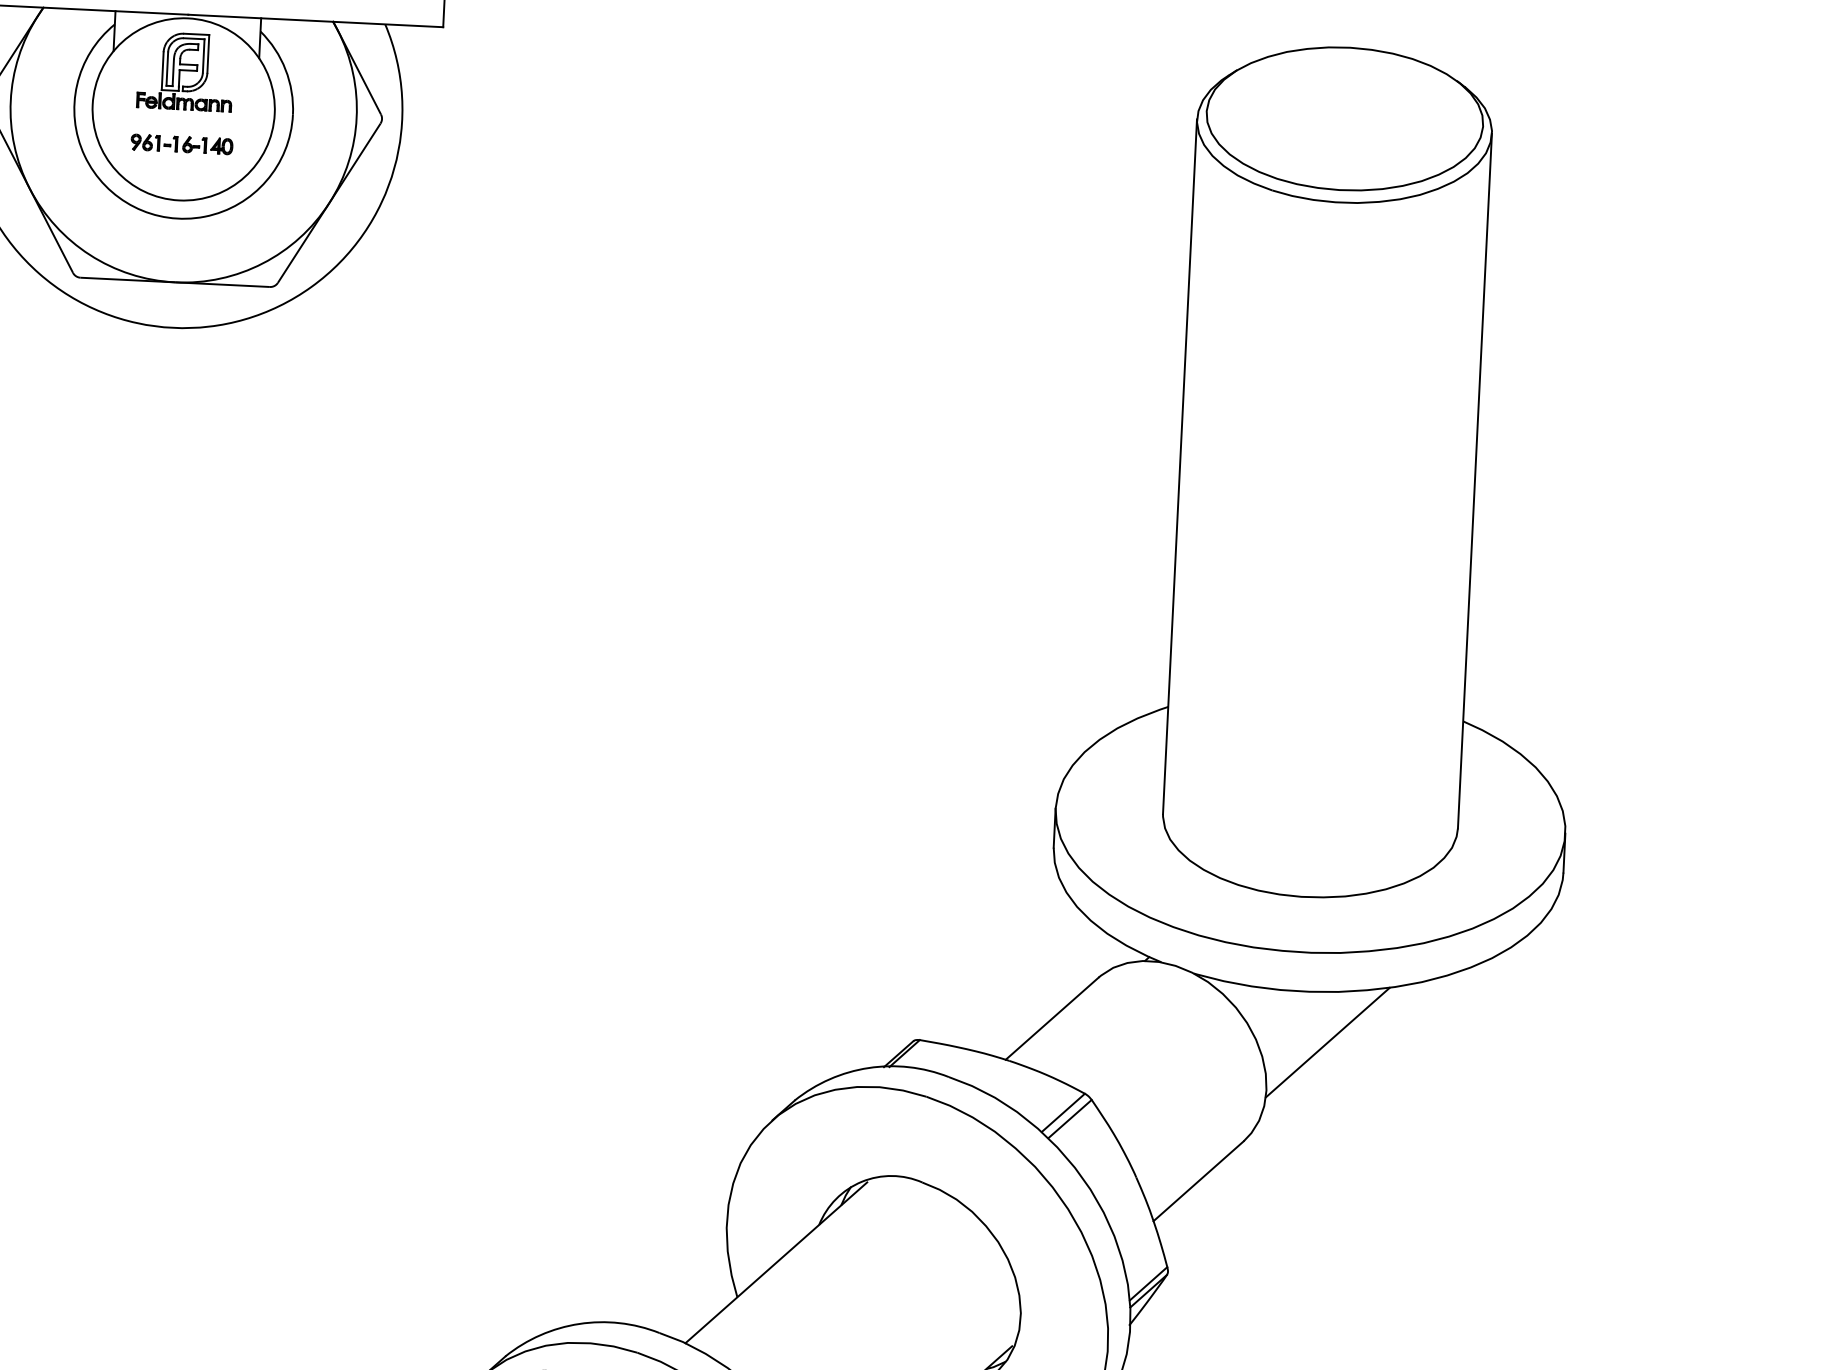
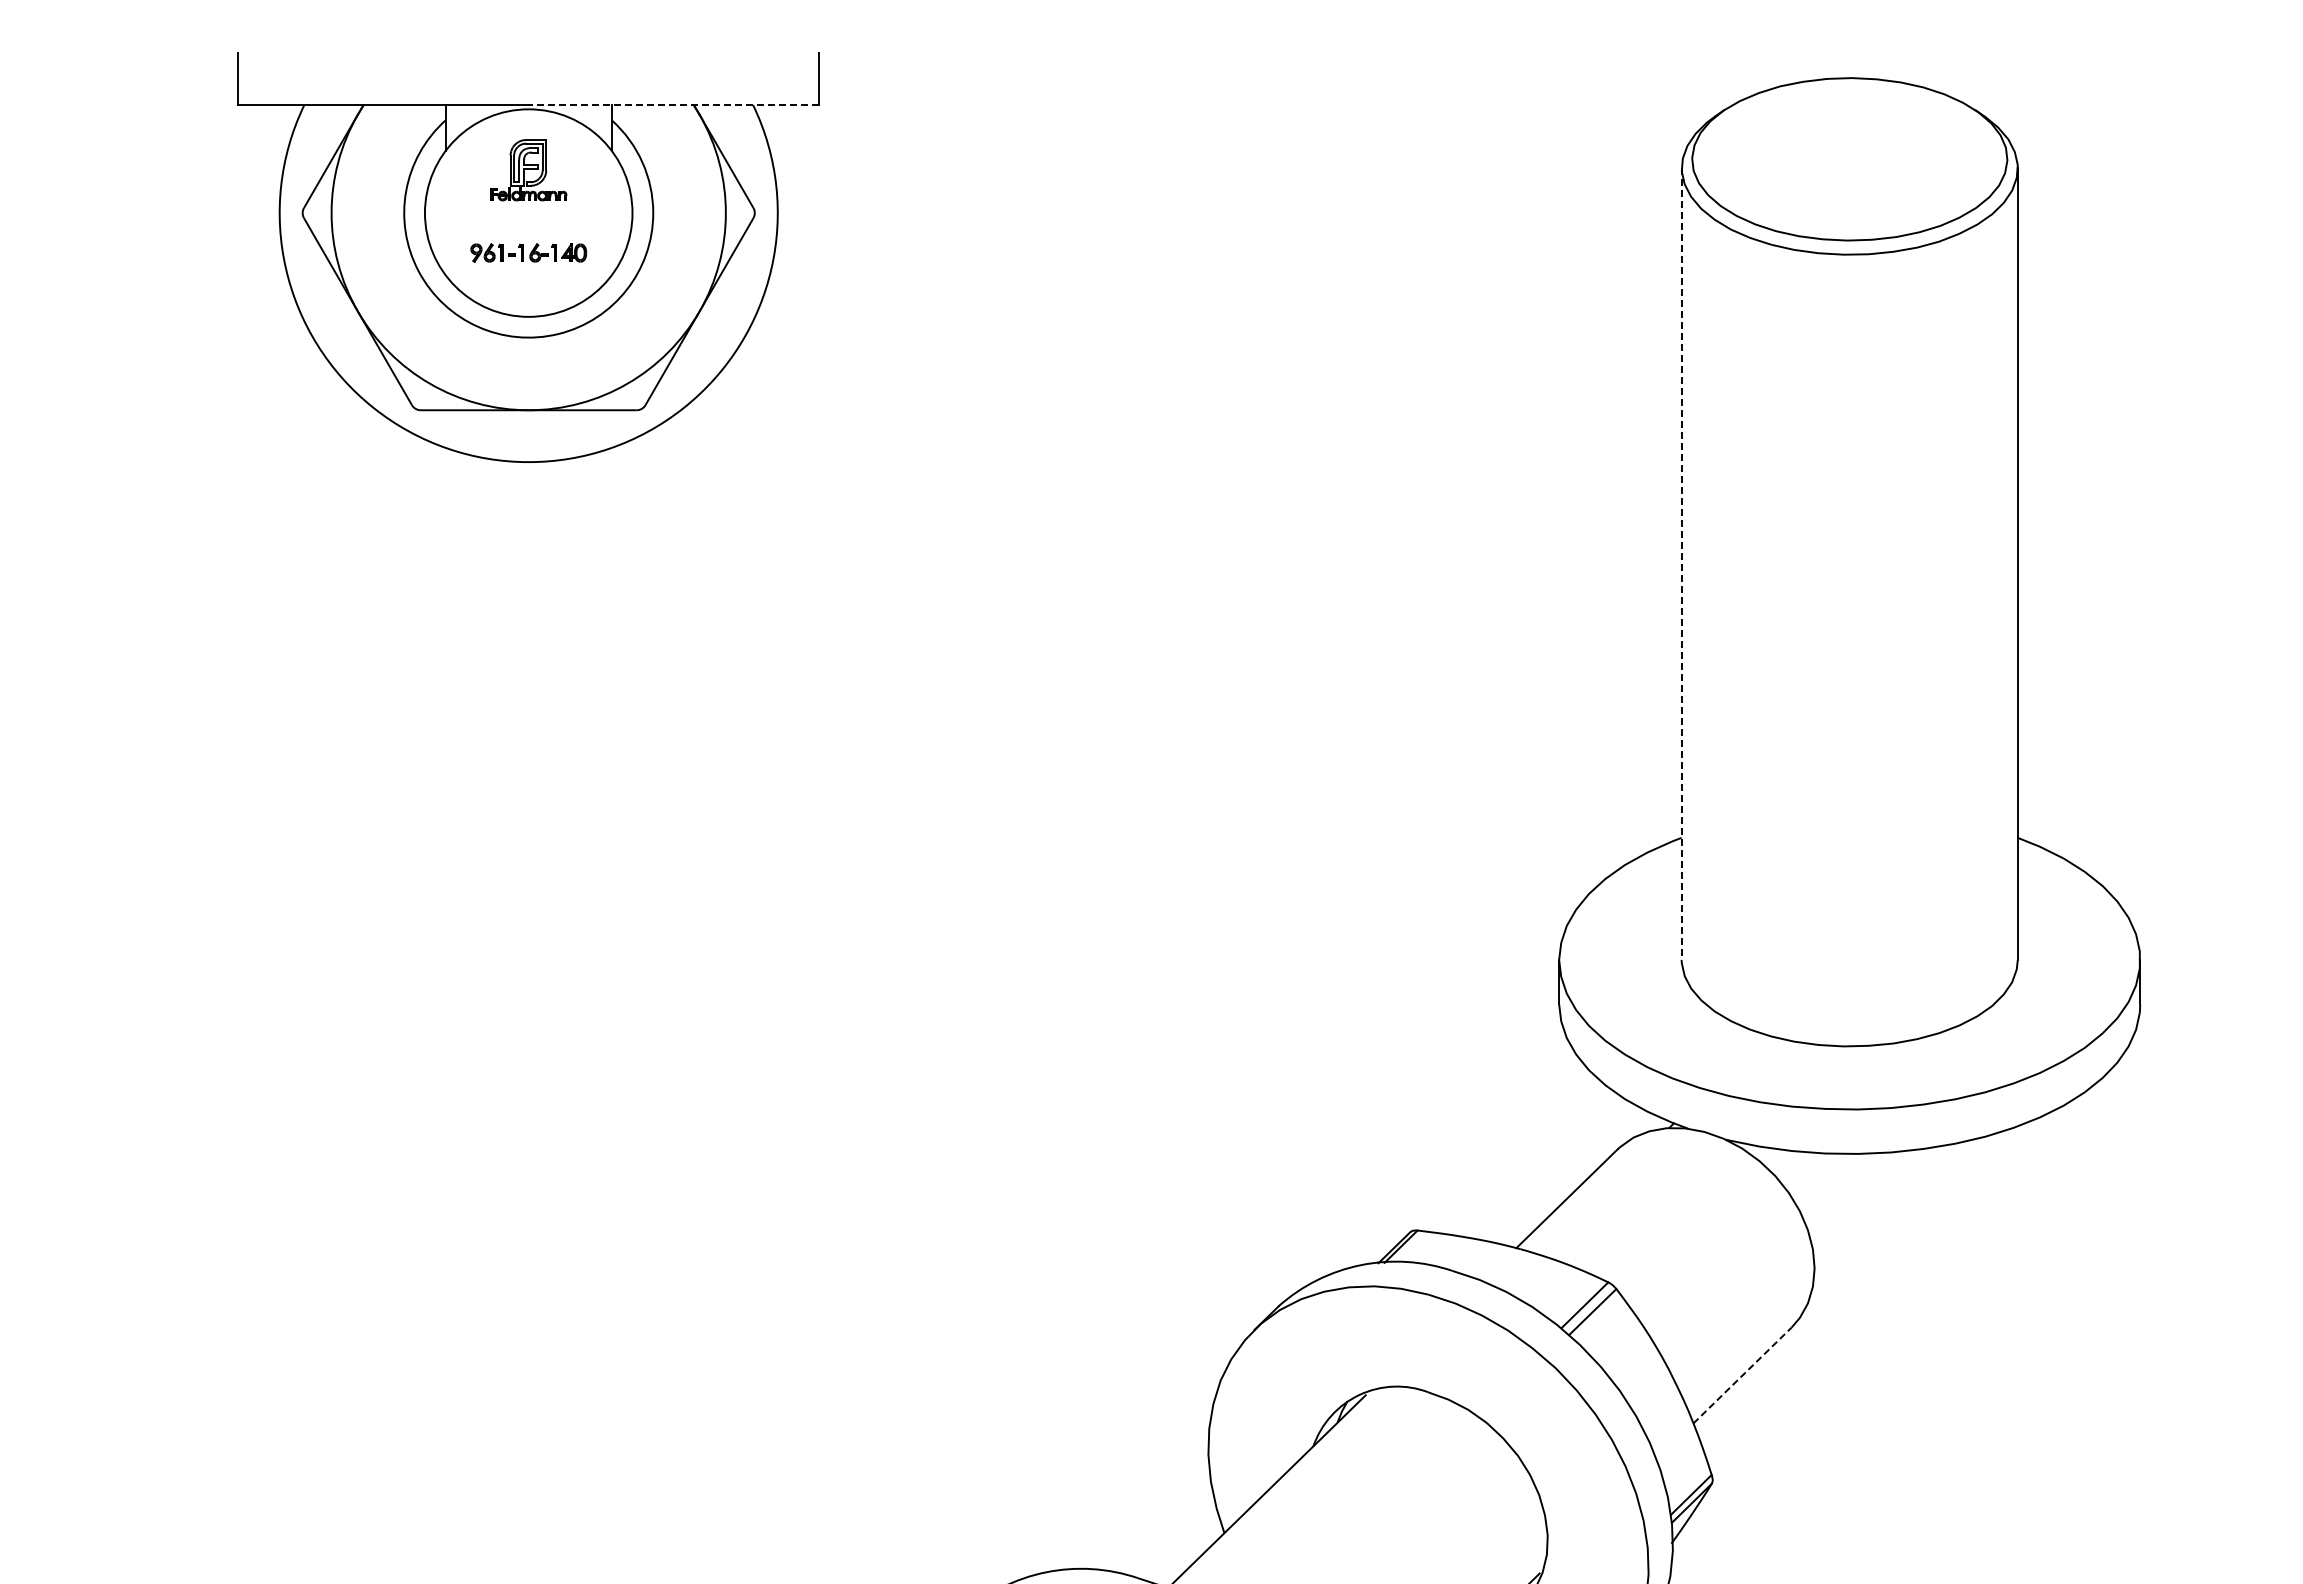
line: (315, 21) -> (673, 105), solid -> dashed
part: (185, 72) -> (528, 170), size x0.7
line: (1179, 467) -> (1681, 564), solid -> dashed
line: (1327, 1042) -> (1881, 1210), removed
line: (1198, 1181) -> (1742, 1375), solid -> dashed

